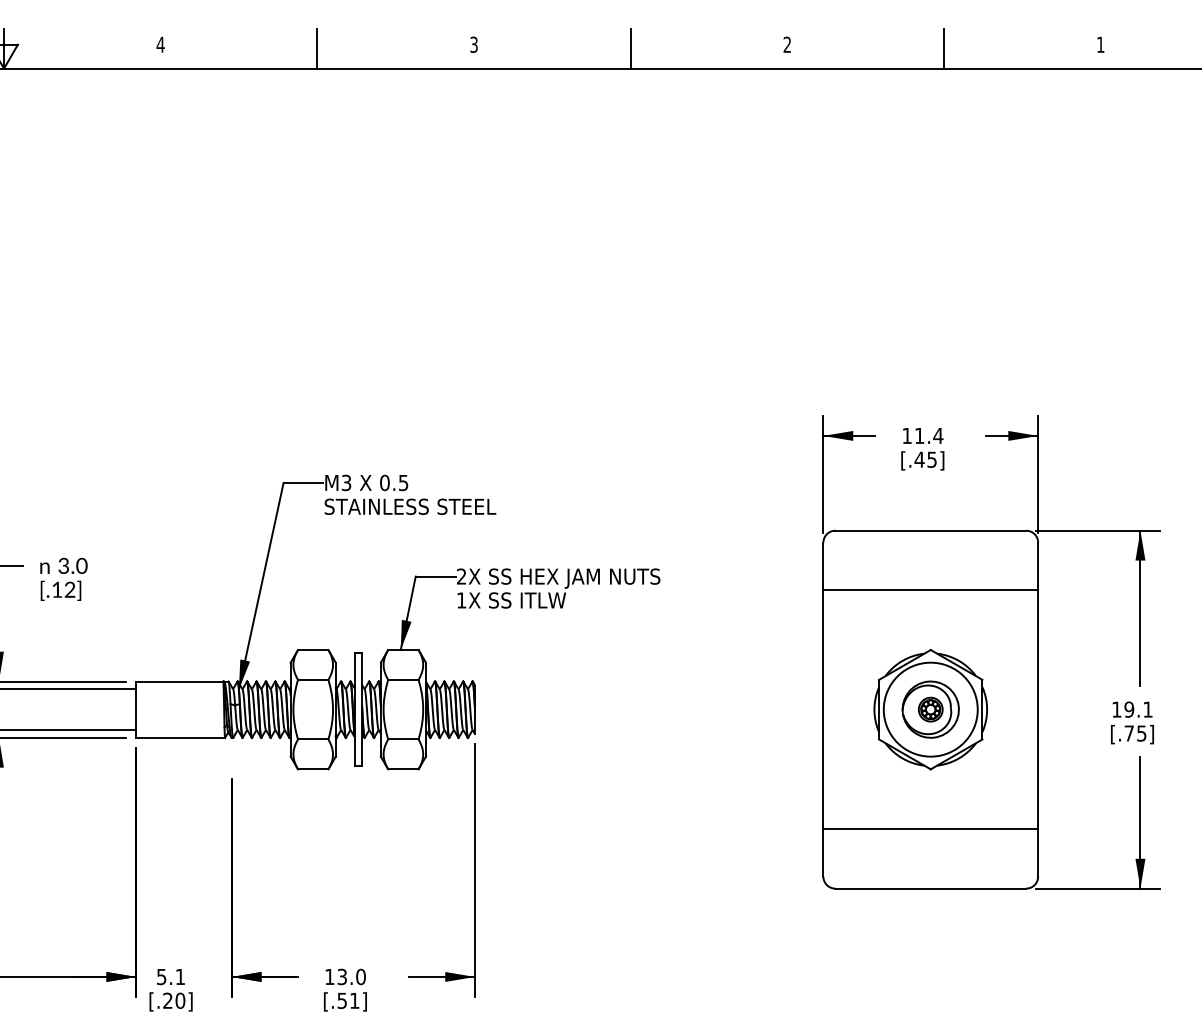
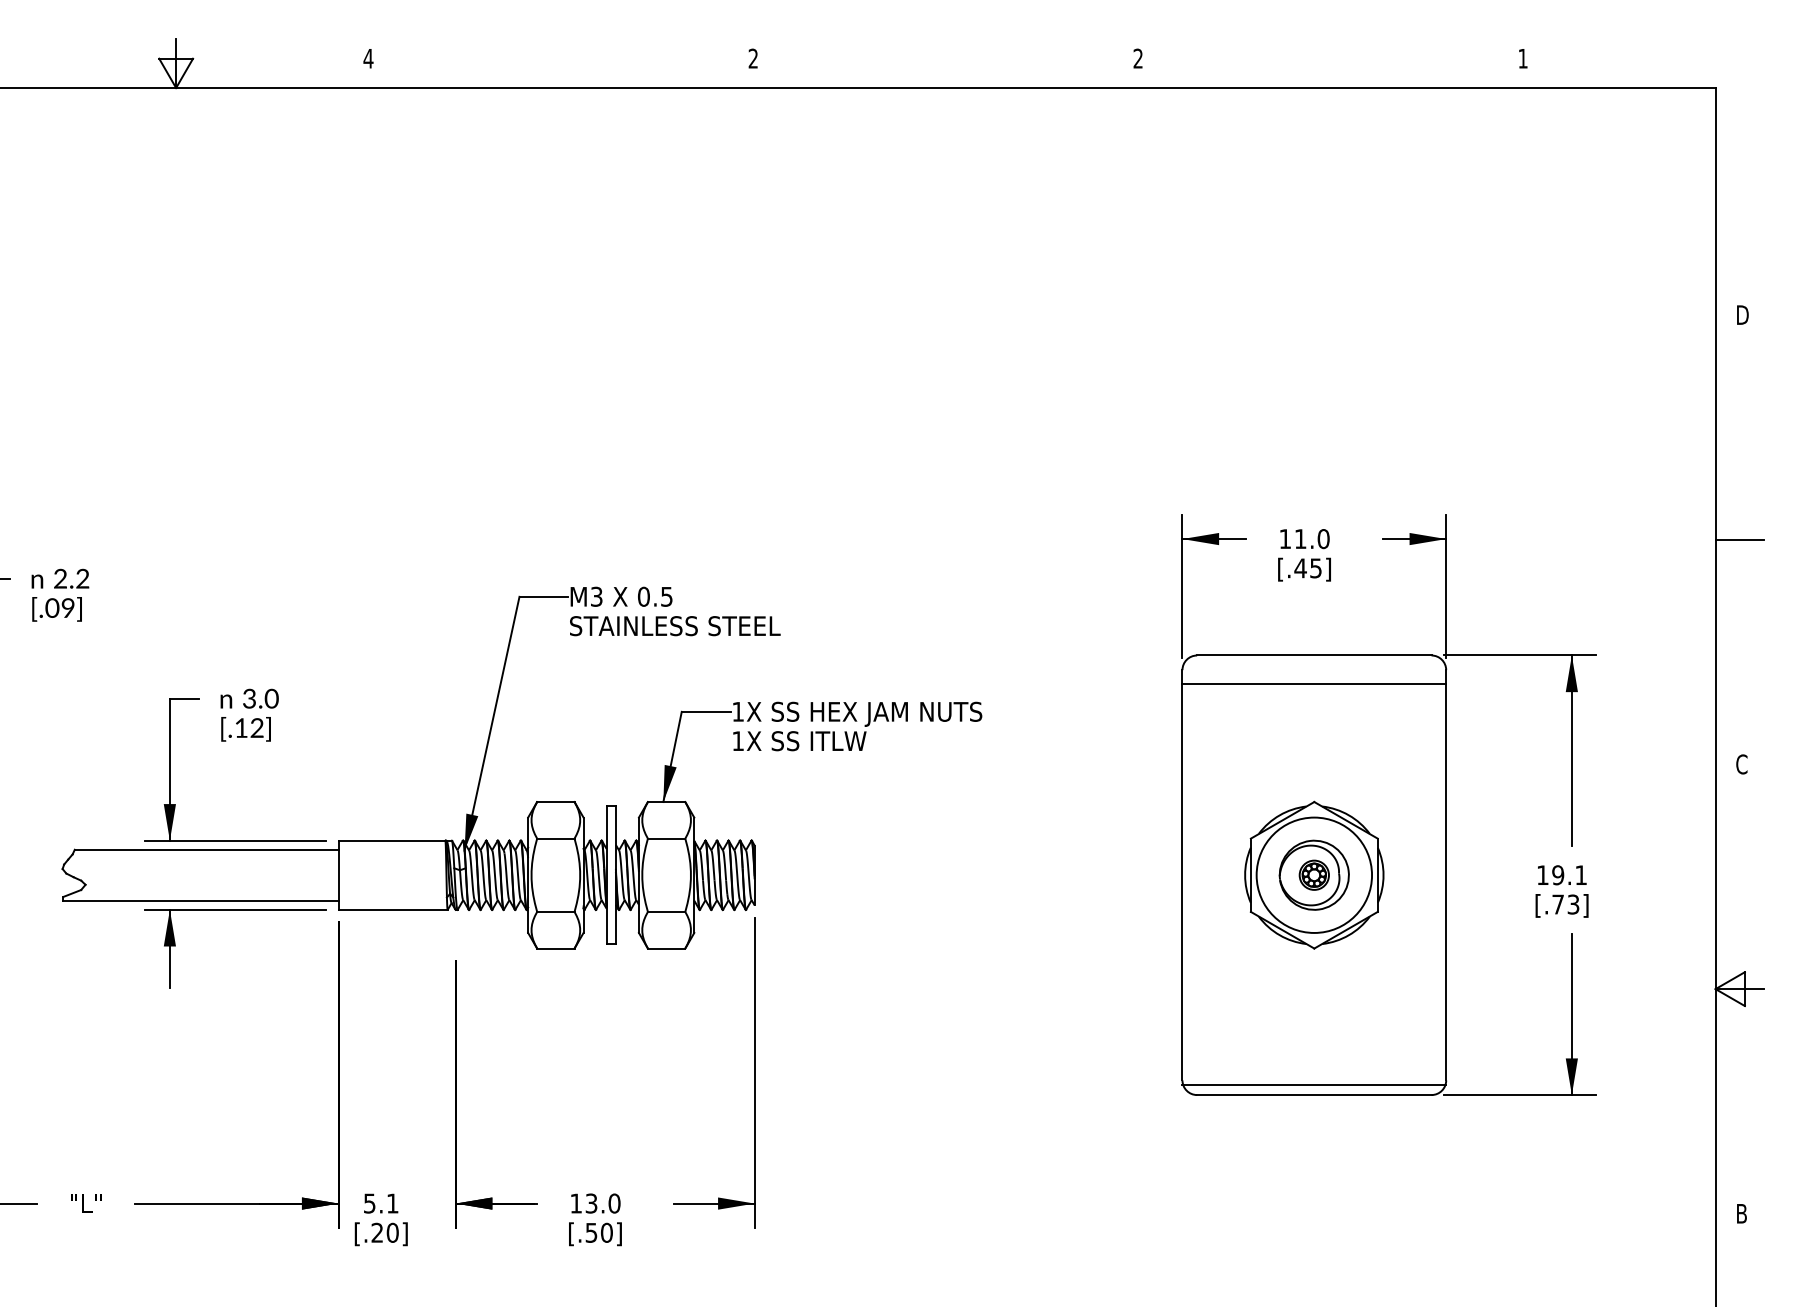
text: (473, 44) -> (752, 58), 3 -> 2
line: (317, 48) -> (561, 63), removed
line: (630, 48) -> (945, 63), removed
line: (943, 48) -> (1330, 63), removed
text: (938, 436) -> (1323, 539), 11.4 -> 11.0
text: (461, 576) -> (737, 711), 2X -> 1X
line: (930, 590) -> (1314, 683), moved
text: (1141, 732) -> (1573, 903), [.75] -> [.73]
line: (930, 828) -> (1314, 1084), moved
text: (354, 1000) -> (606, 1232), [.51] -> [.50]

